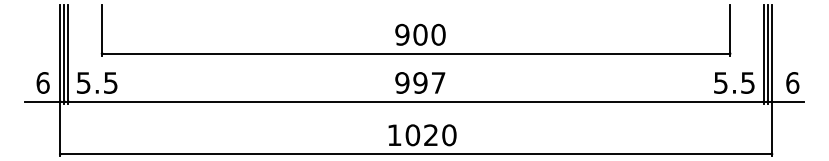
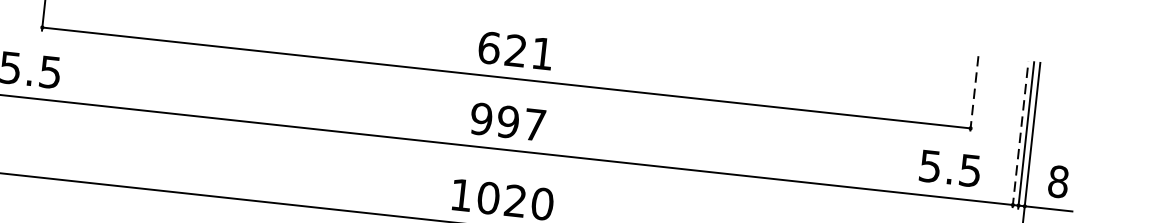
line: (730, 29) -> (975, 92), solid -> dashed
text: (420, 34) -> (516, 50), 900 -> 621
line: (763, 54) -> (1019, 135), solid -> dashed
text: (734, 82) -> (950, 167), moved
text: (792, 82) -> (1058, 181), 6 -> 8

